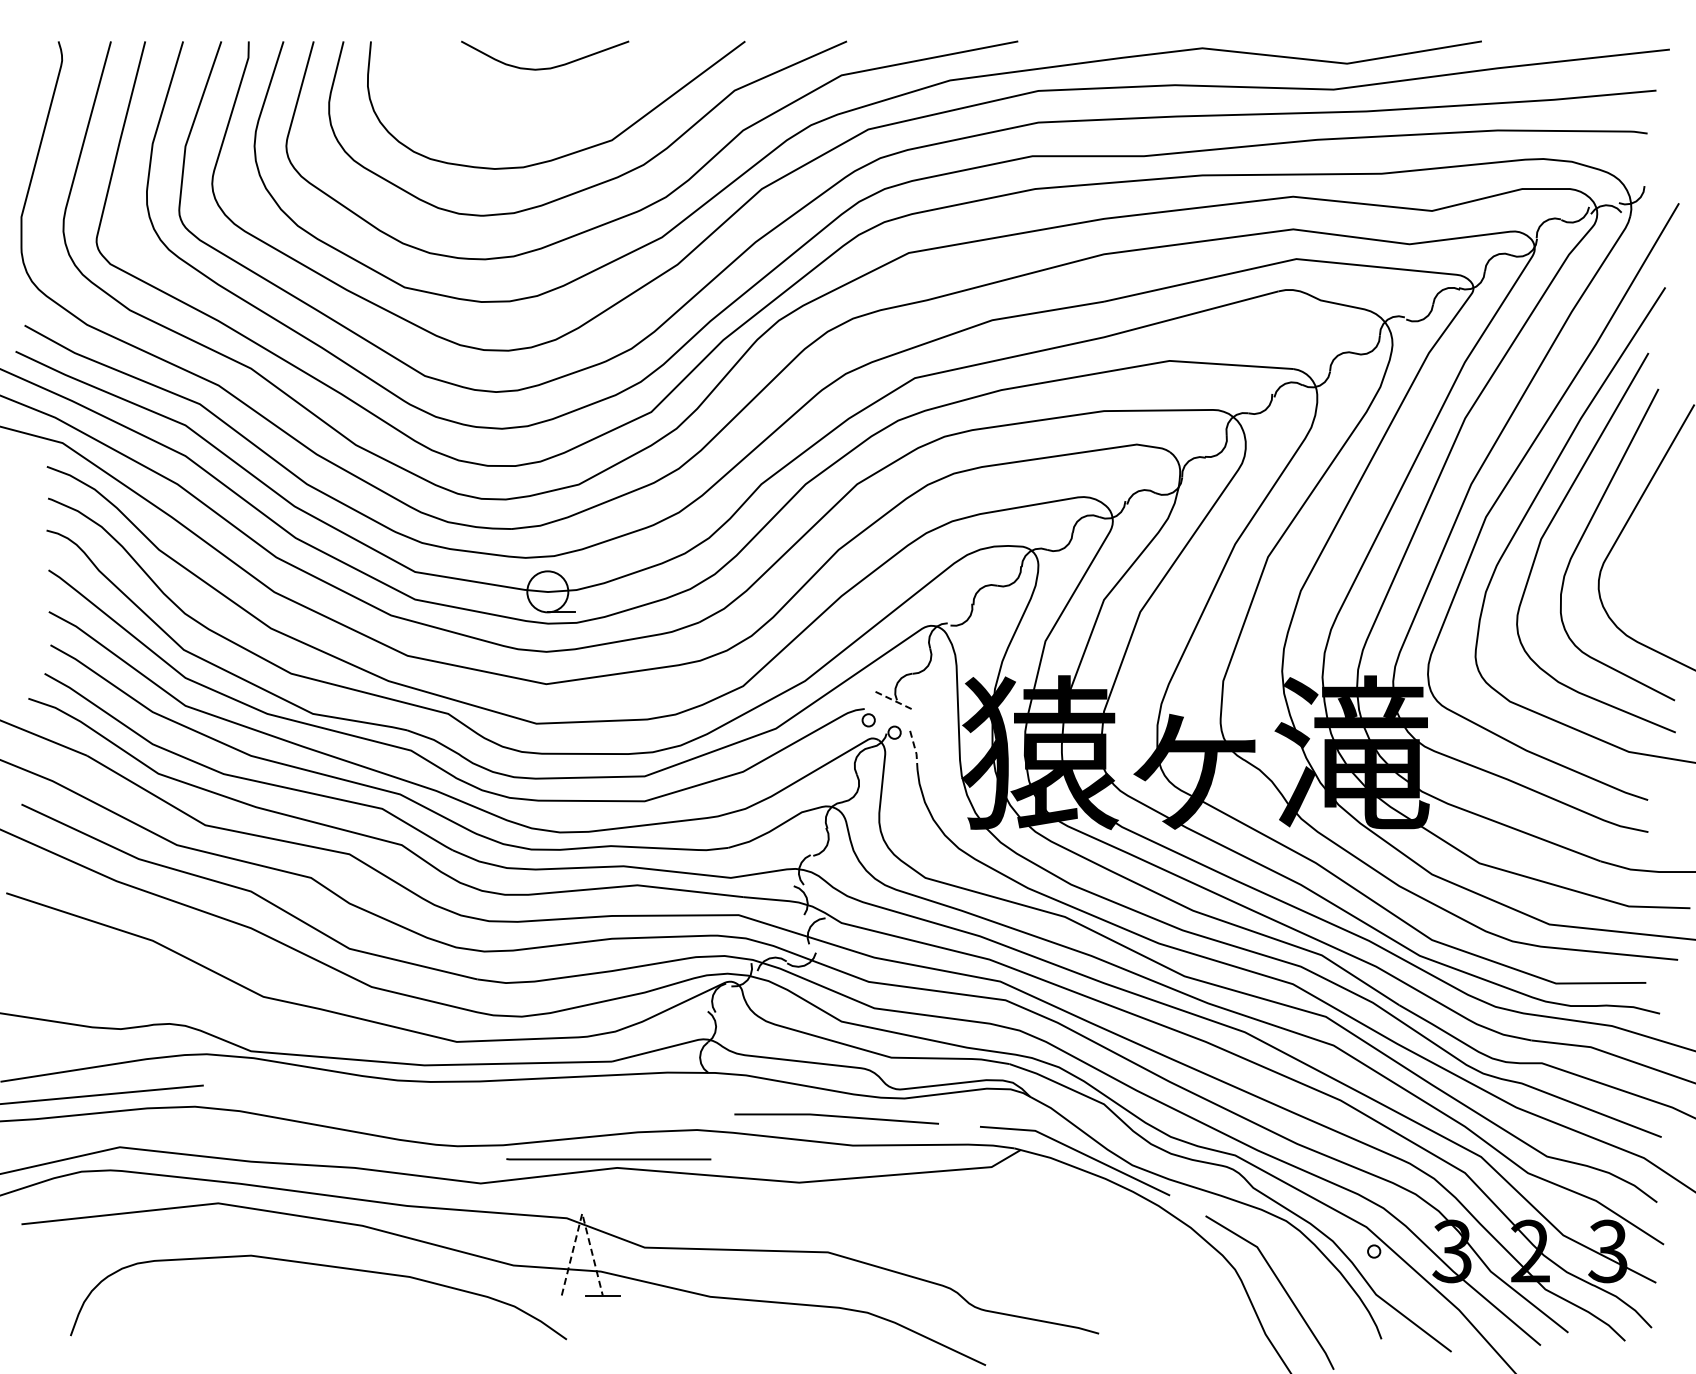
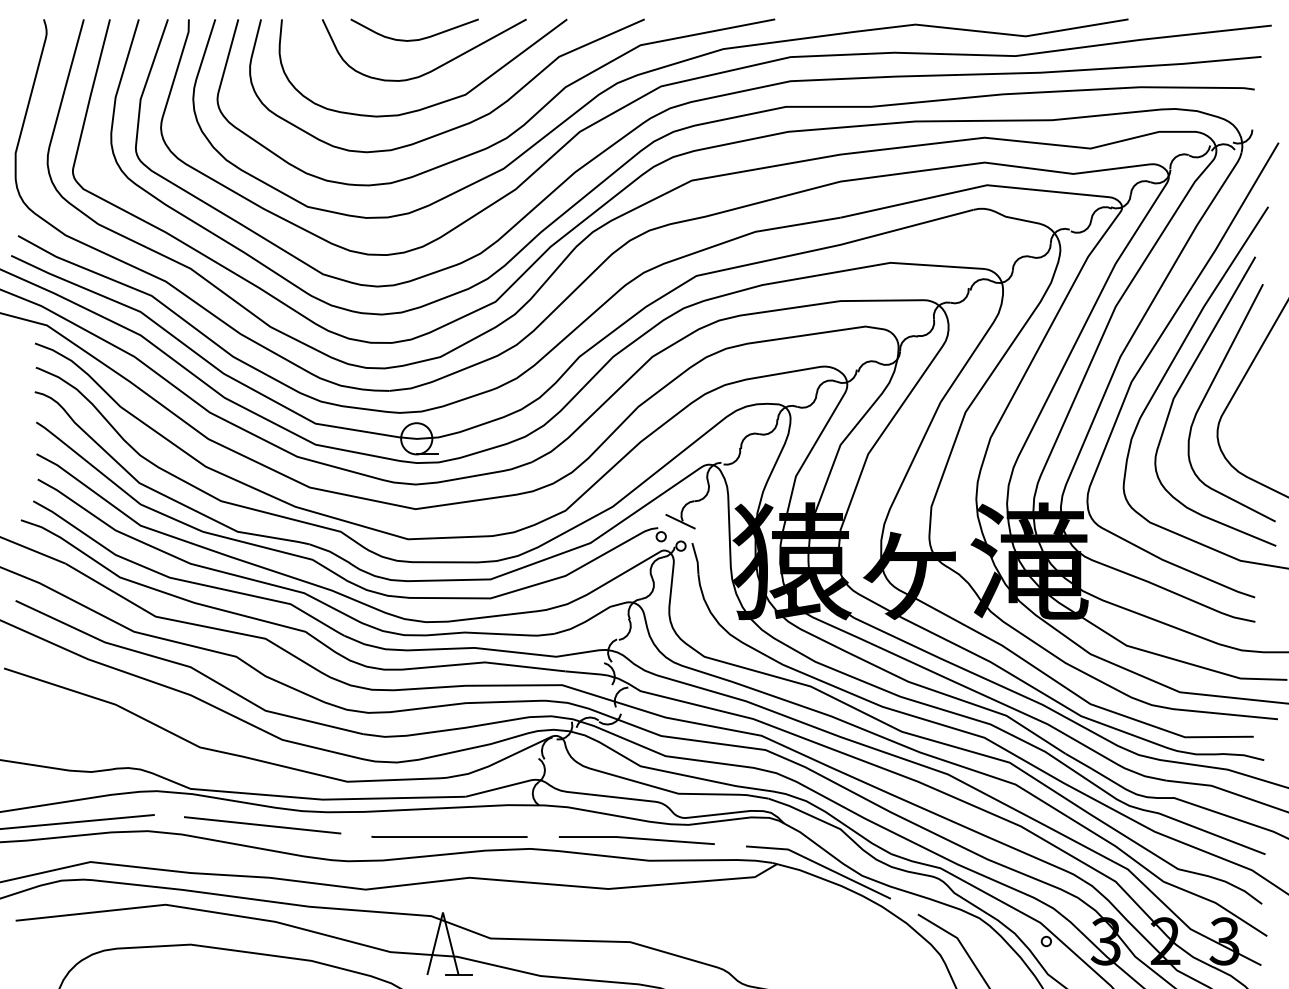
curve: (570, 106) -> (434, 68), added
line: (894, 700) -> (680, 521), dashed -> solid
line: (915, 749) -> (696, 558), dashed -> solid
line: (345, 1098) -> (262, 824), added
line: (608, 1159) -> (449, 837), moved
line: (582, 1213) -> (443, 912), dashed -> solid

